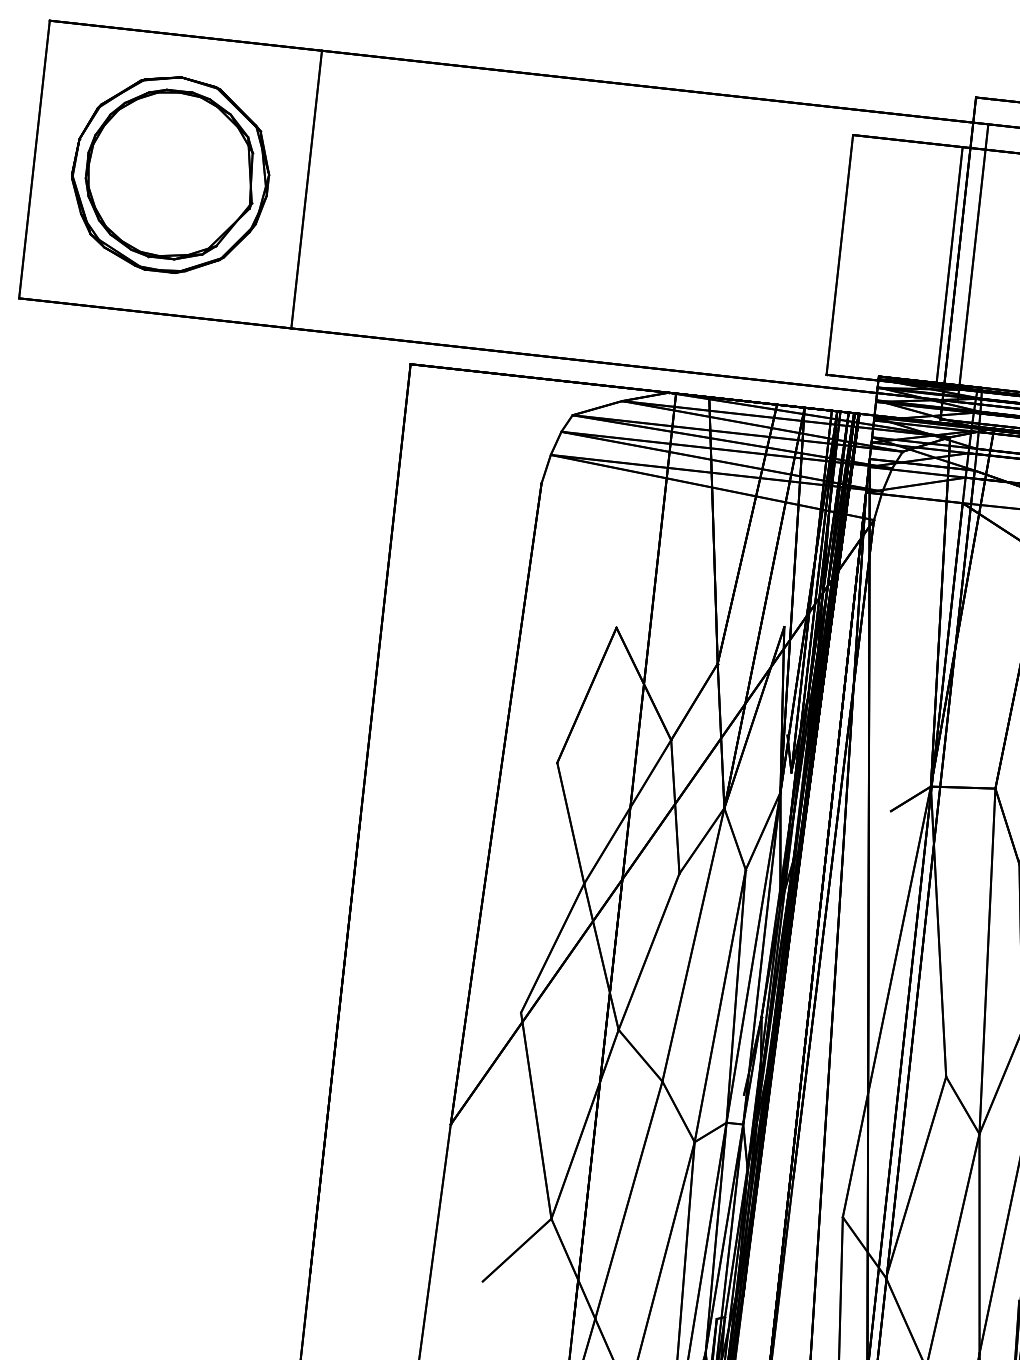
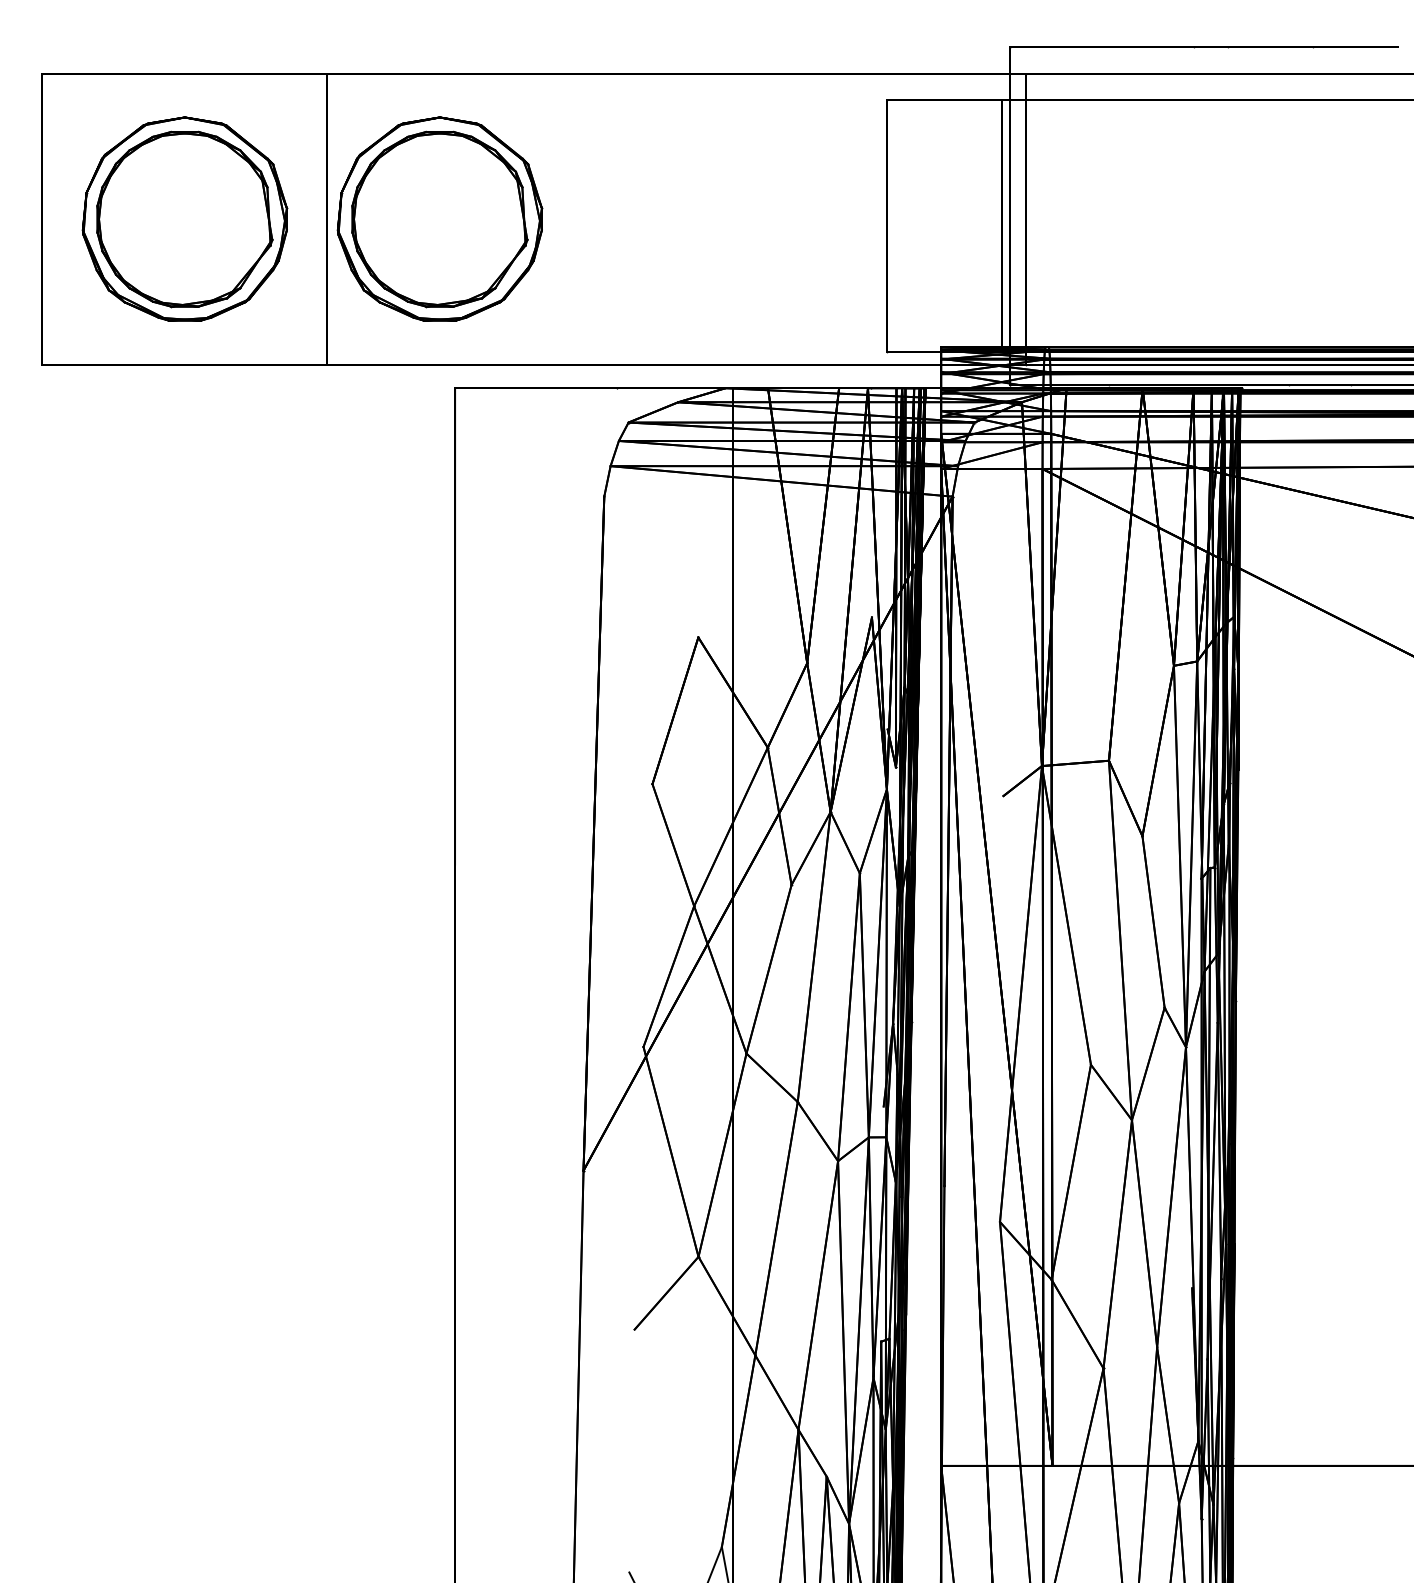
part: (413, 200) -> (439, 218), added

